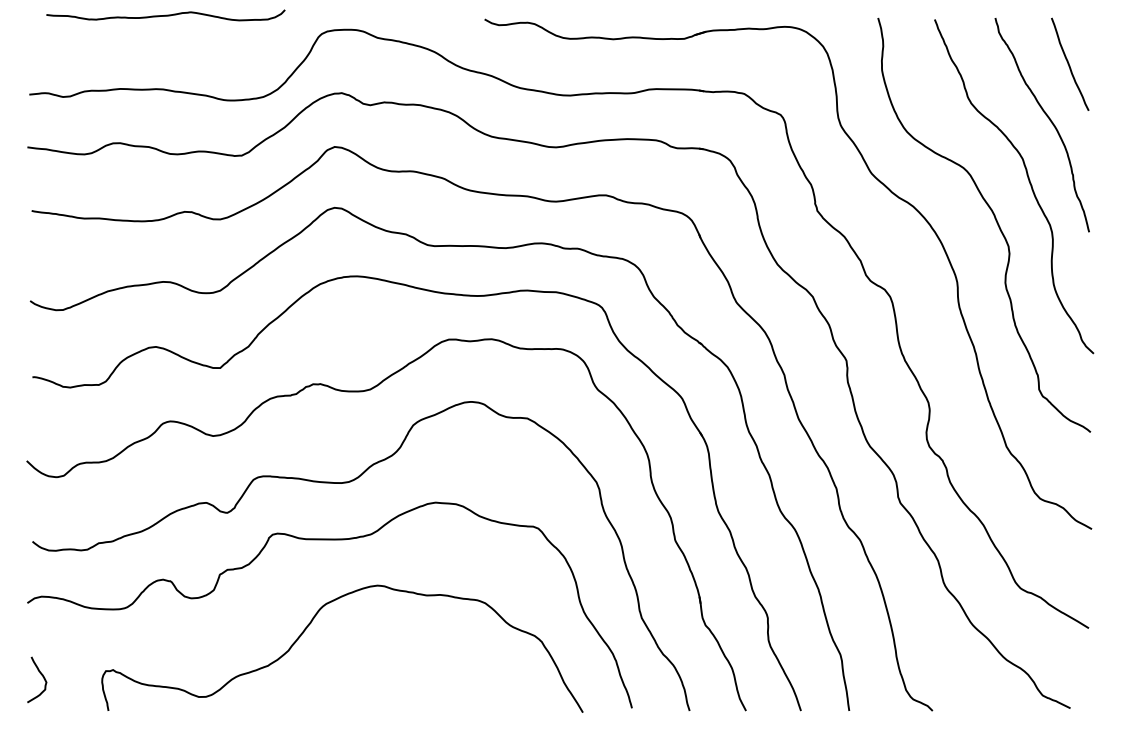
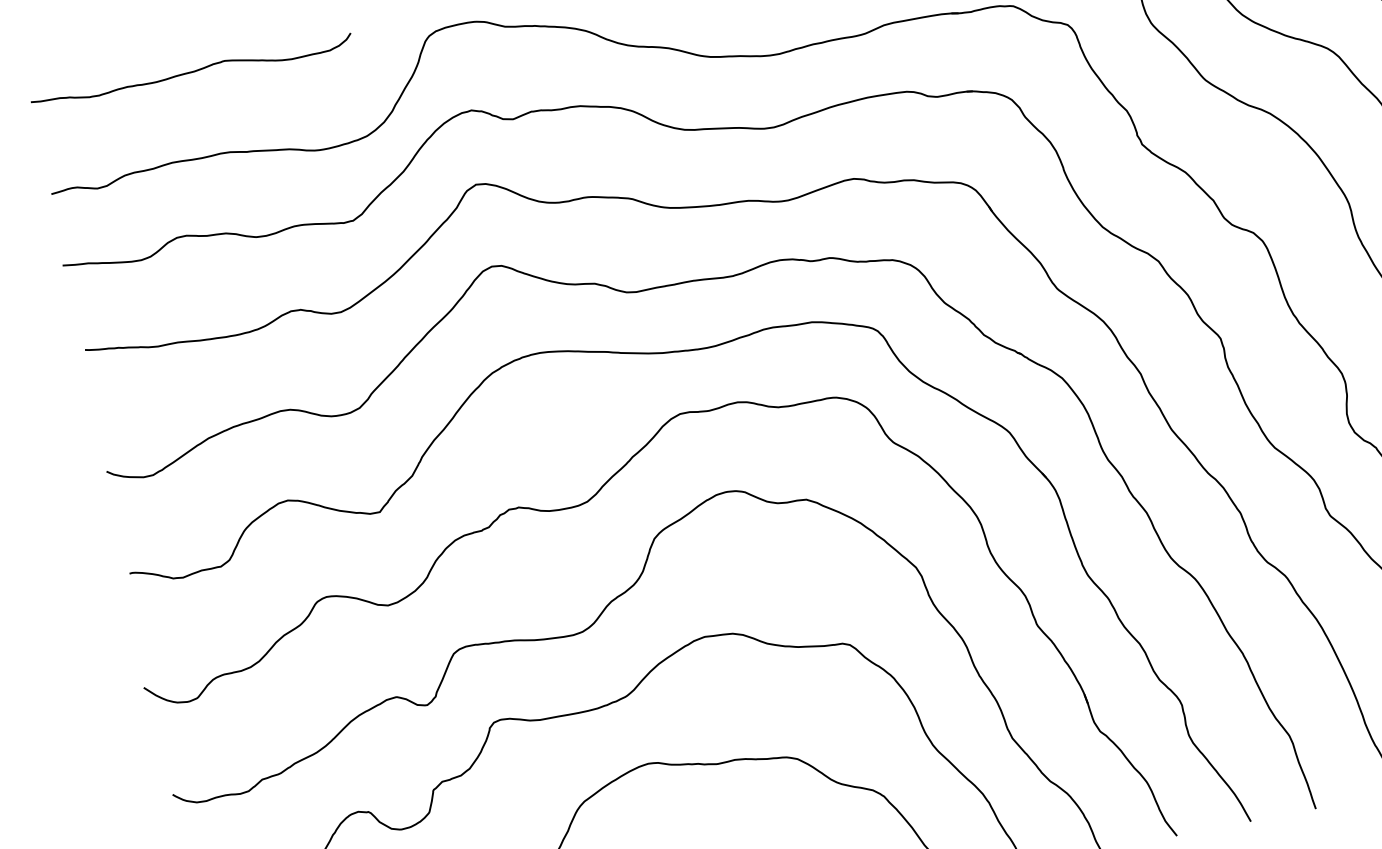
curve: (165, 15) -> (191, 71), moved

